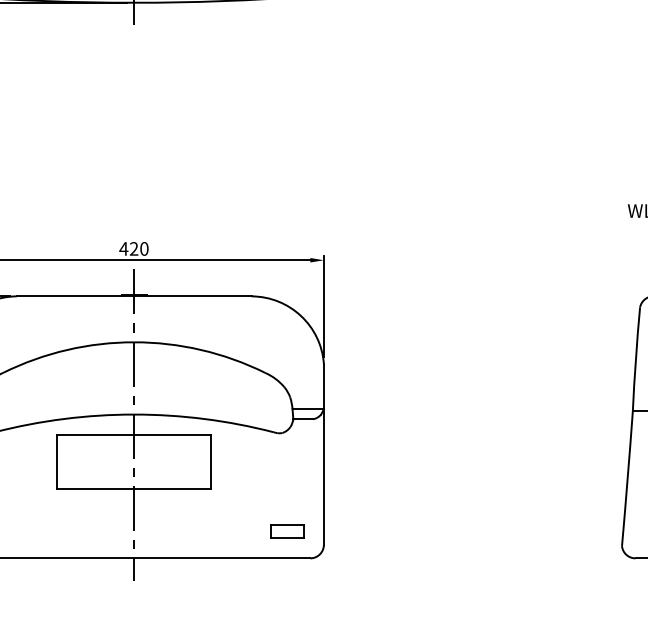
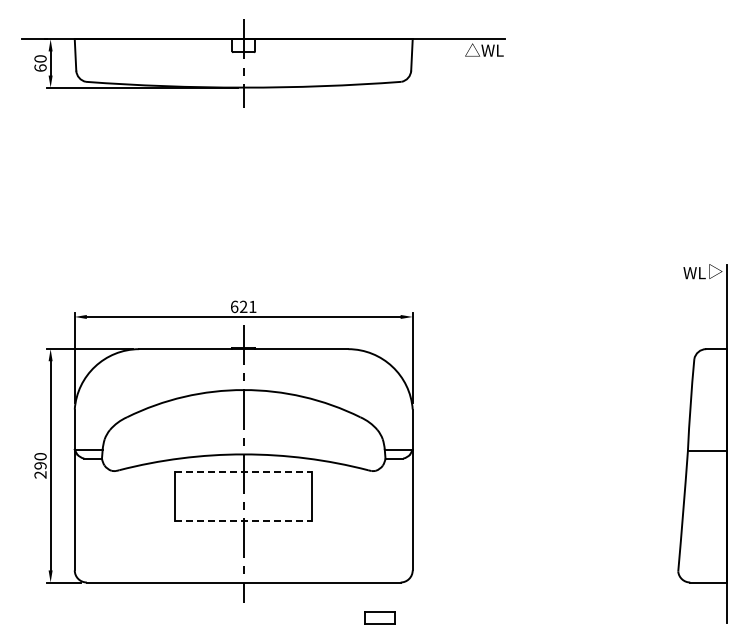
text: (133, 248) -> (243, 306), 420 -> 621
line: (135, 434) -> (244, 472), solid -> dashed
line: (135, 488) -> (244, 520), solid -> dashed
part: (286, 531) -> (379, 617), moved

